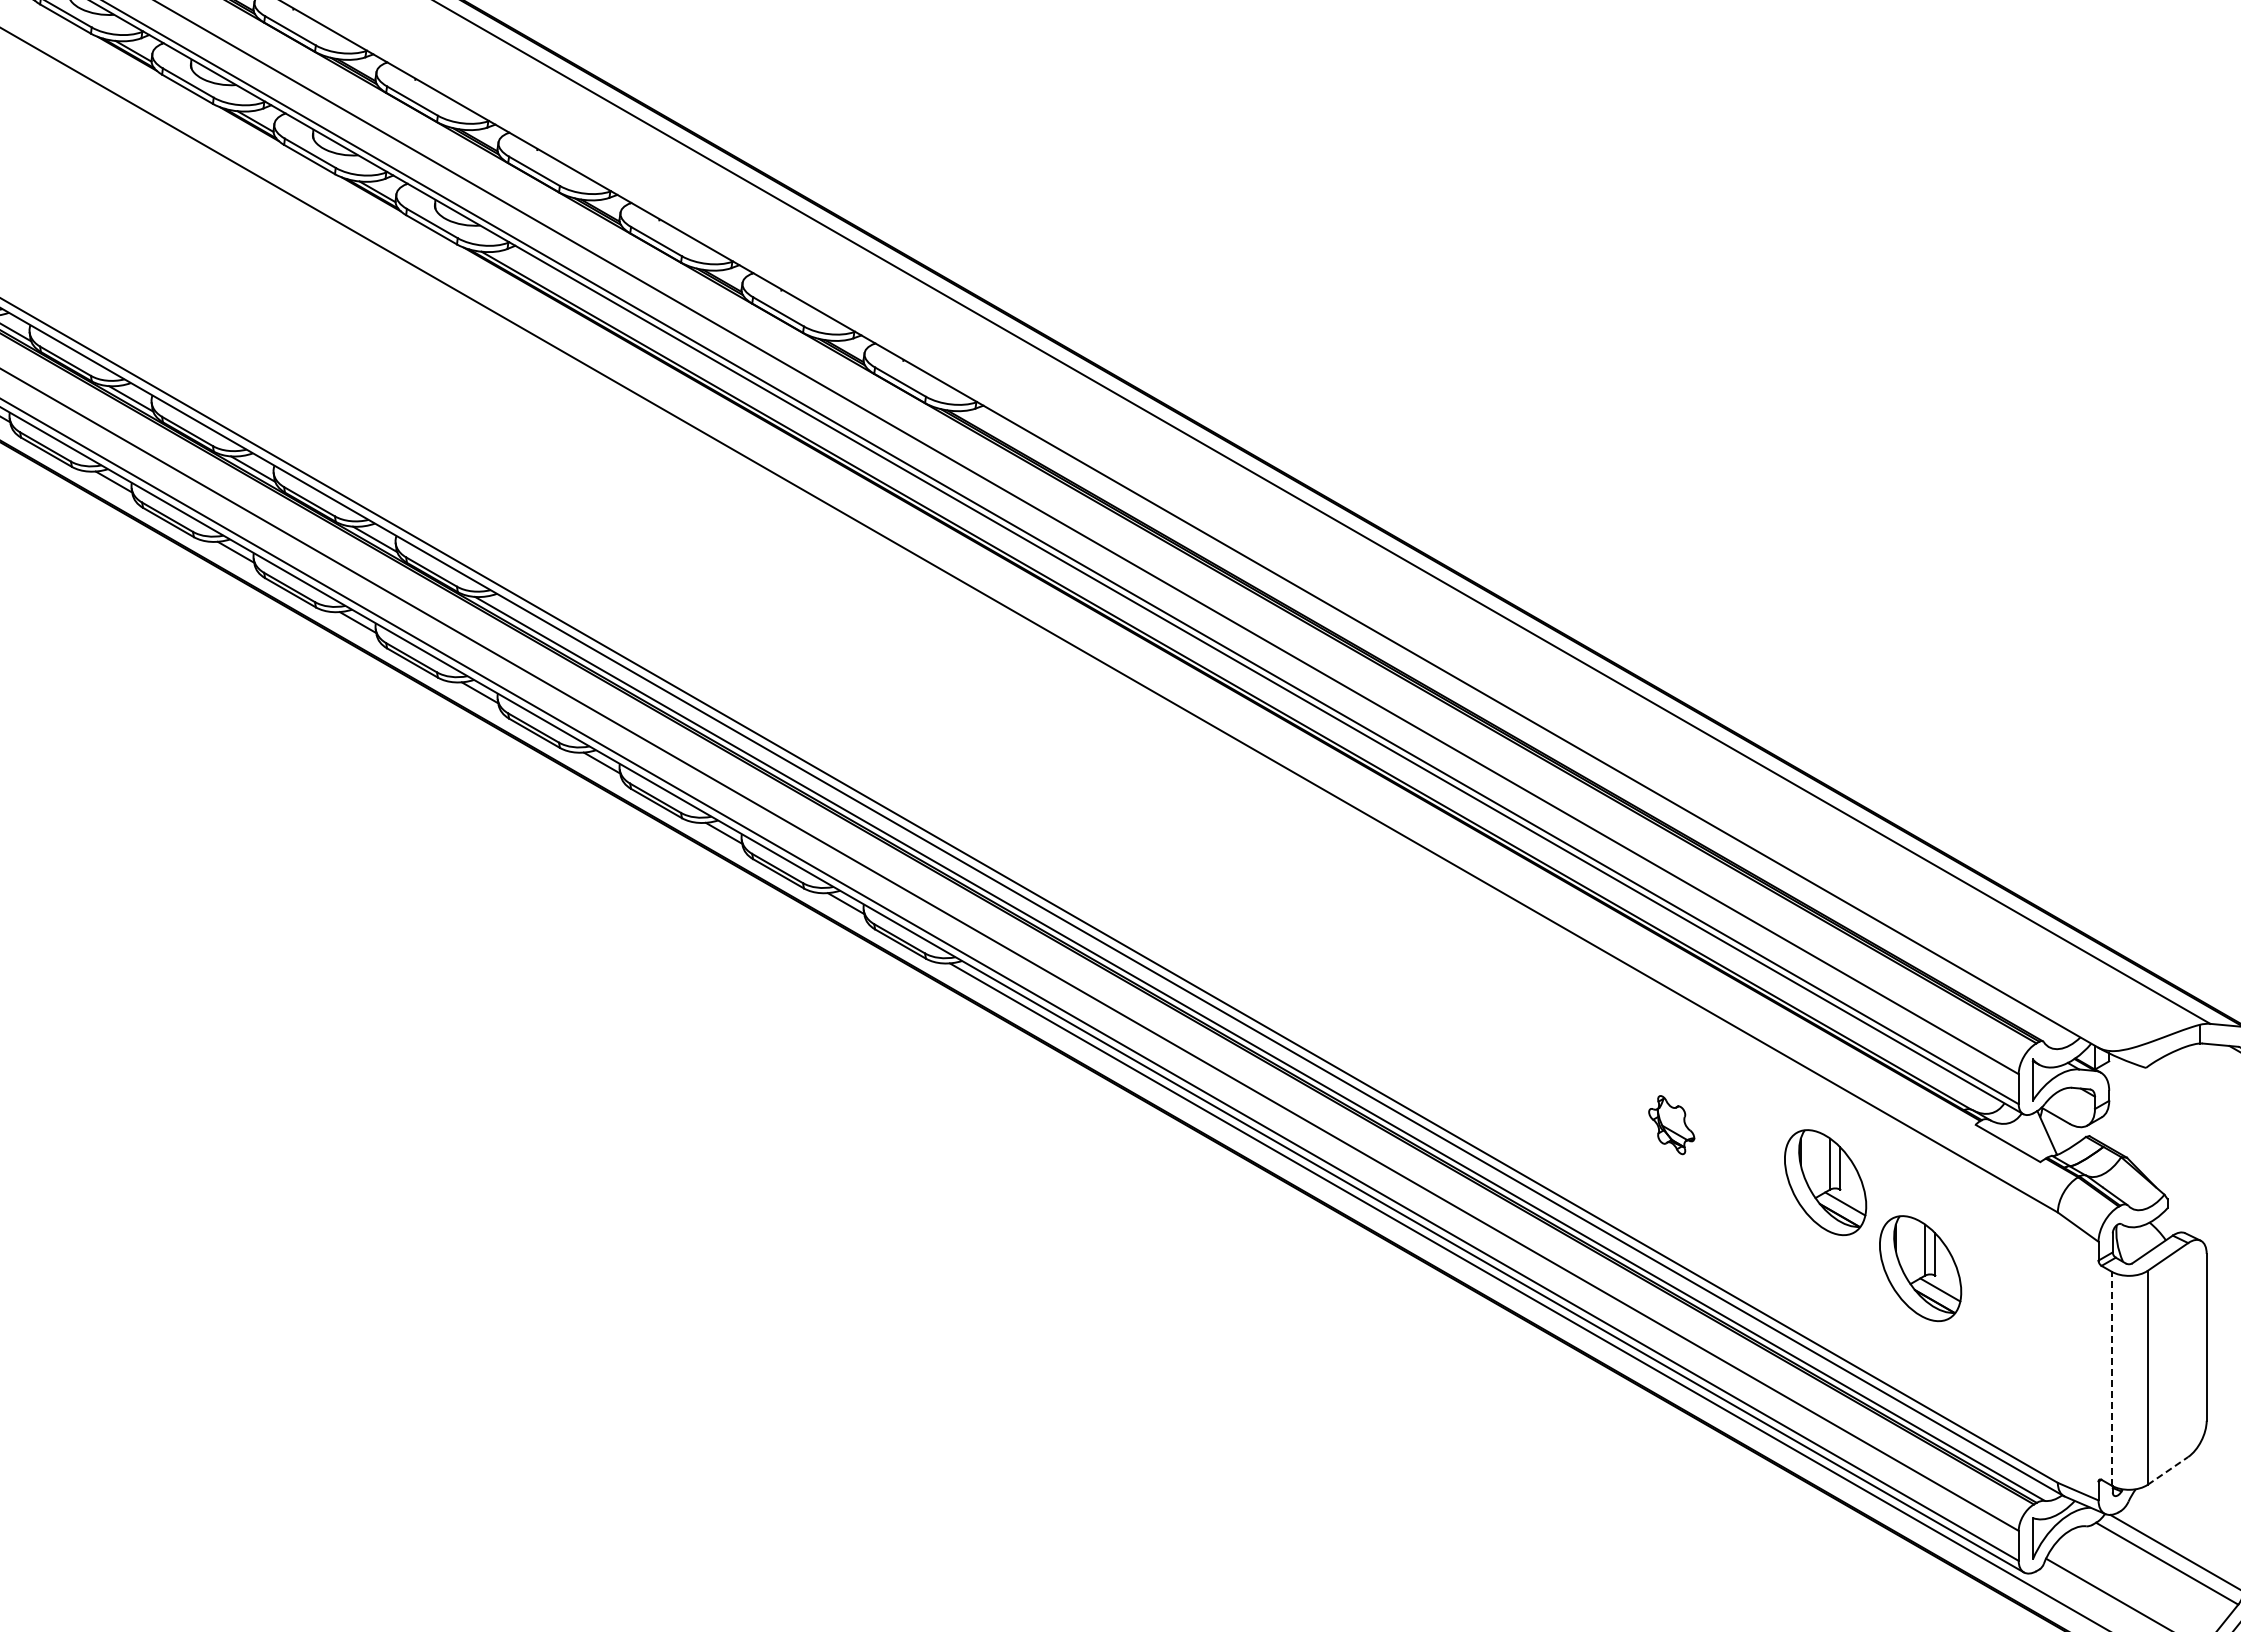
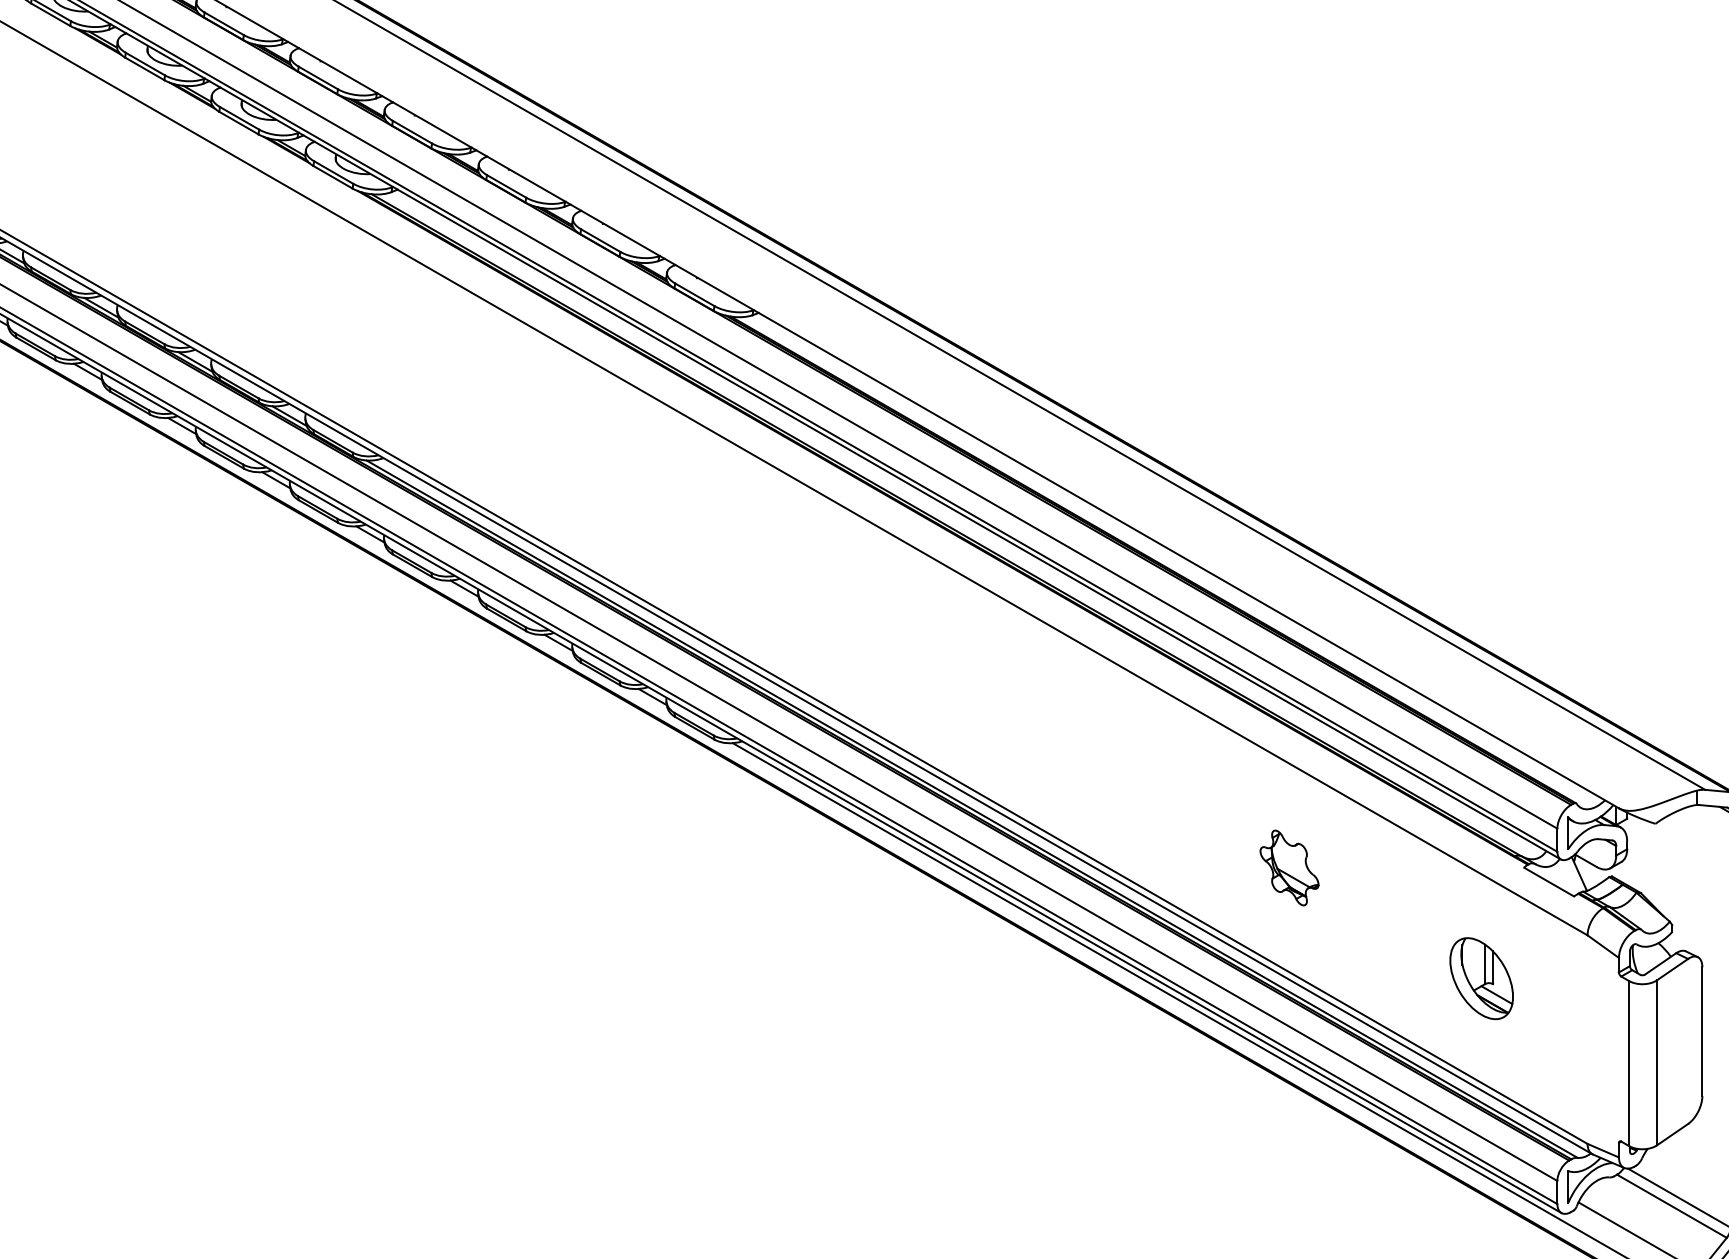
part: (1671, 1124) -> (1289, 867), size x1.67
part: (1825, 1182) -> (1408, 912), removed
line: (2111, 1378) -> (1628, 1063), dashed -> solid
line: (2167, 1470) -> (1672, 1134), dashed -> solid

